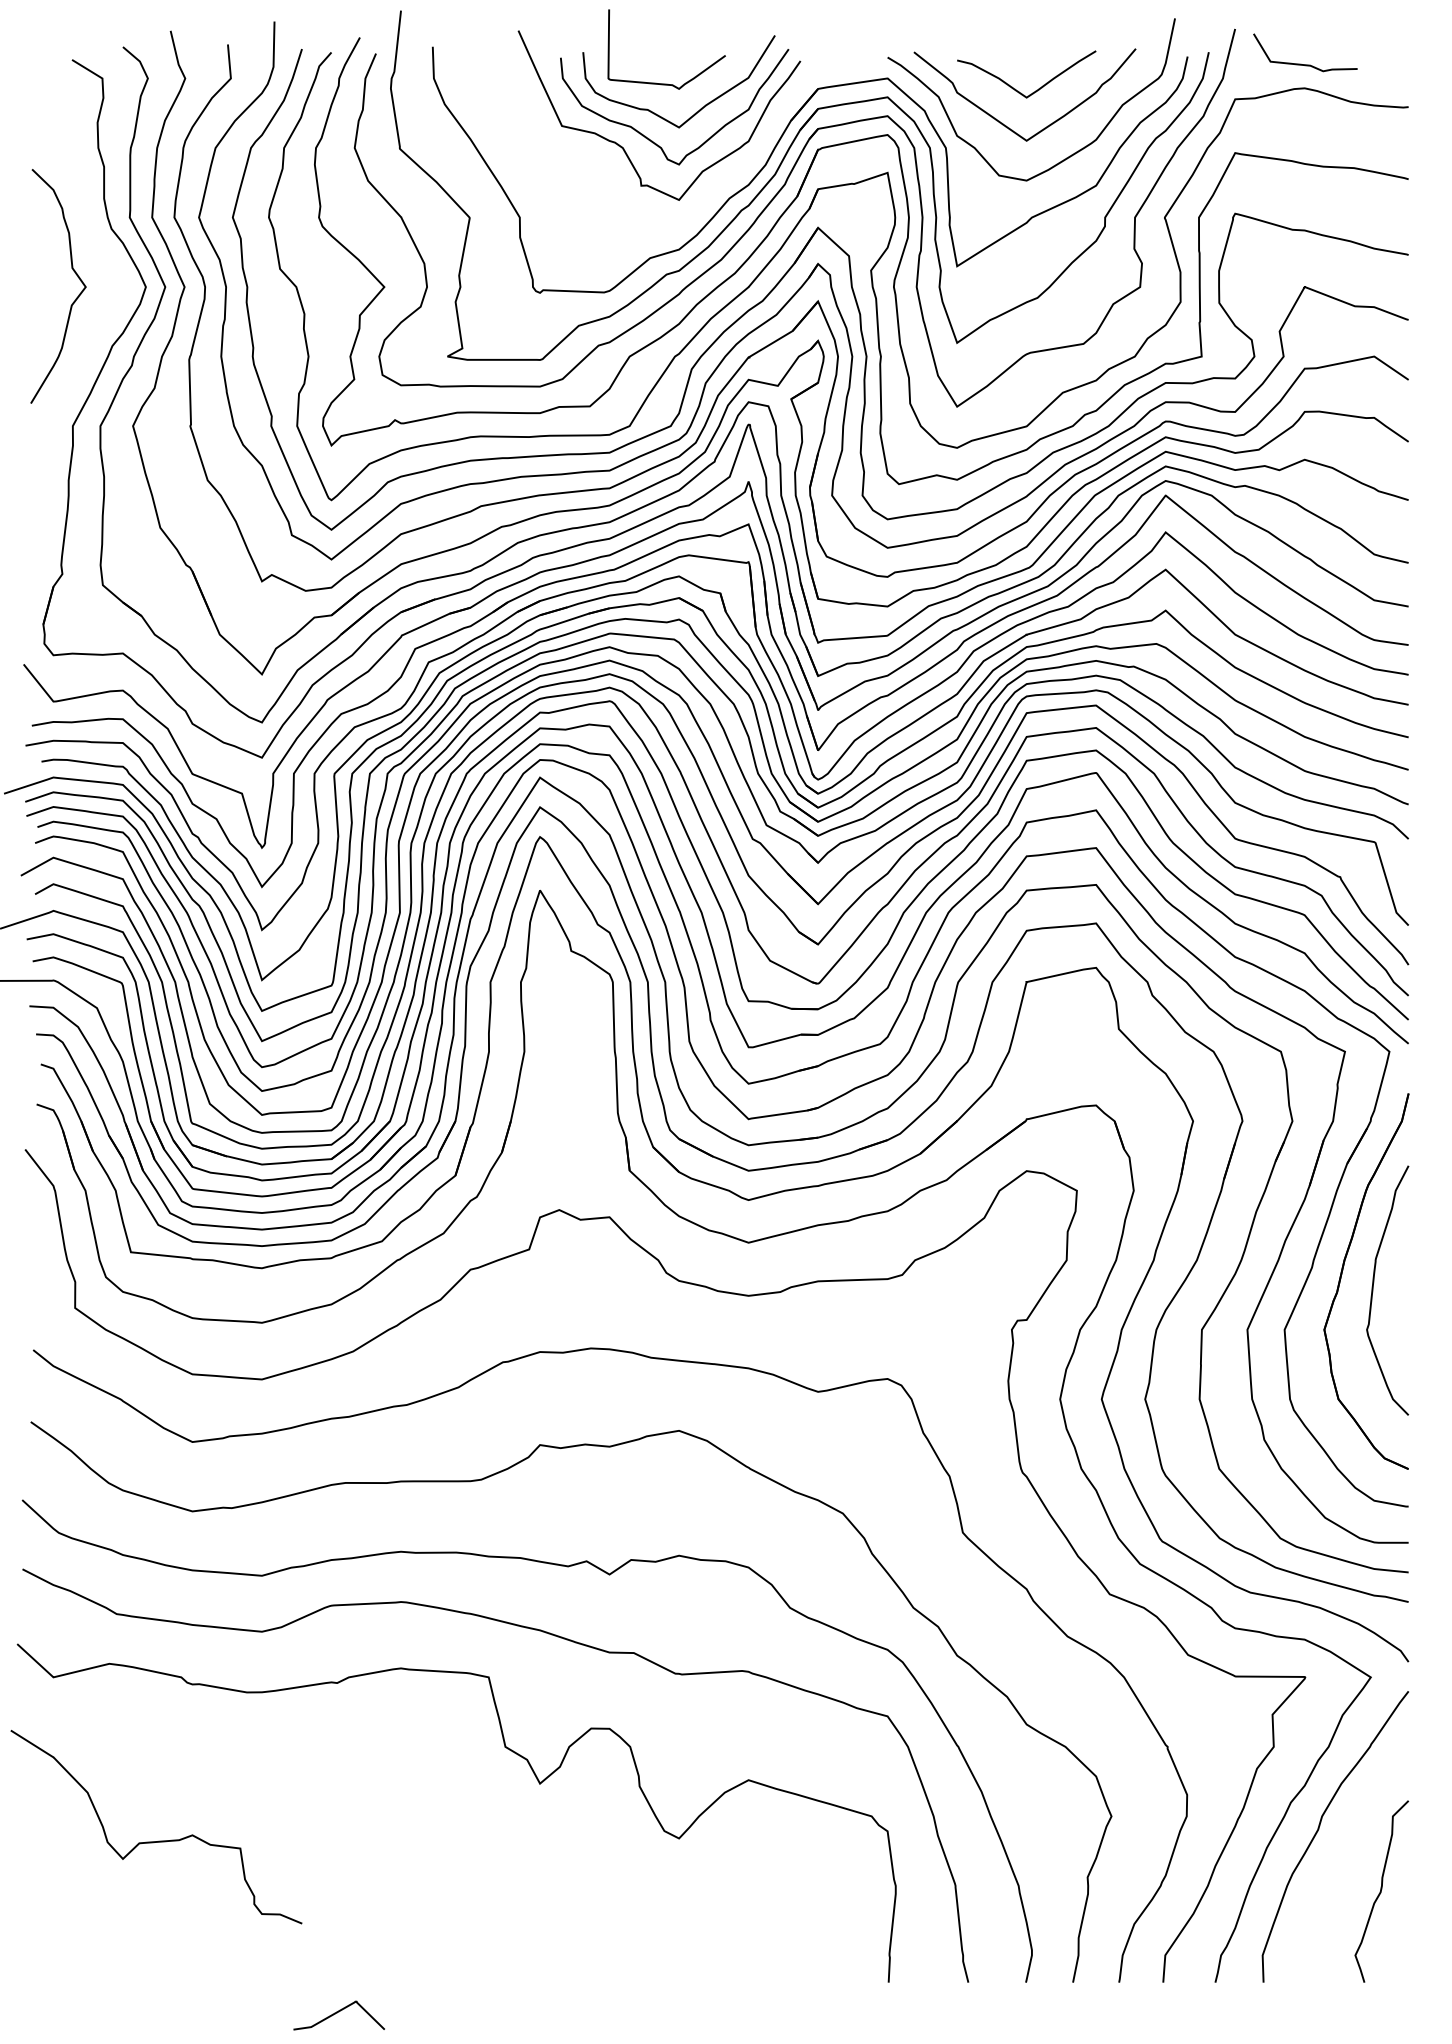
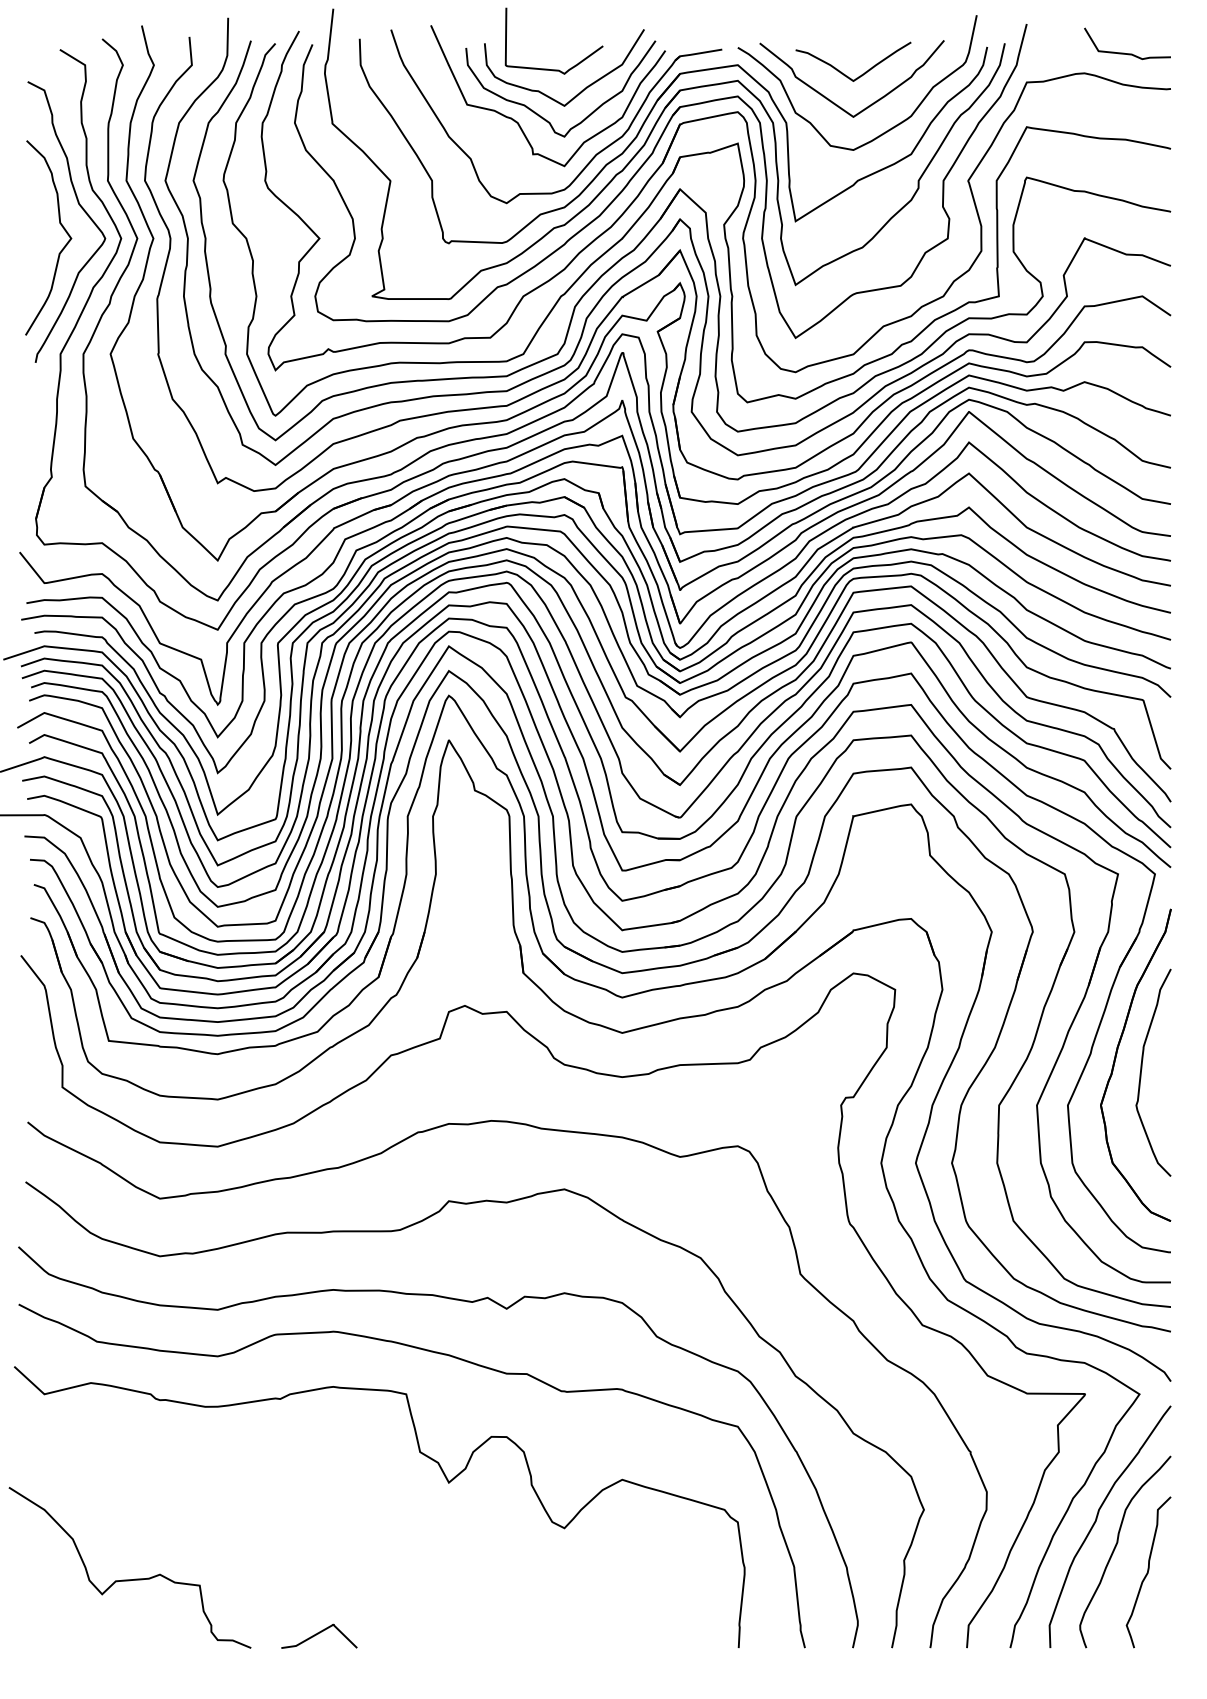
curve: (1301, 63) -> (1124, 52), moved
part: (716, 185) -> (595, 154), added
curve: (98, 251) -> (81, 208), added
curve: (158, 1840) -> (131, 1578), moved
curve: (1342, 1862) -> (1115, 1548), added
curve: (337, 2013) -> (317, 1634), moved

